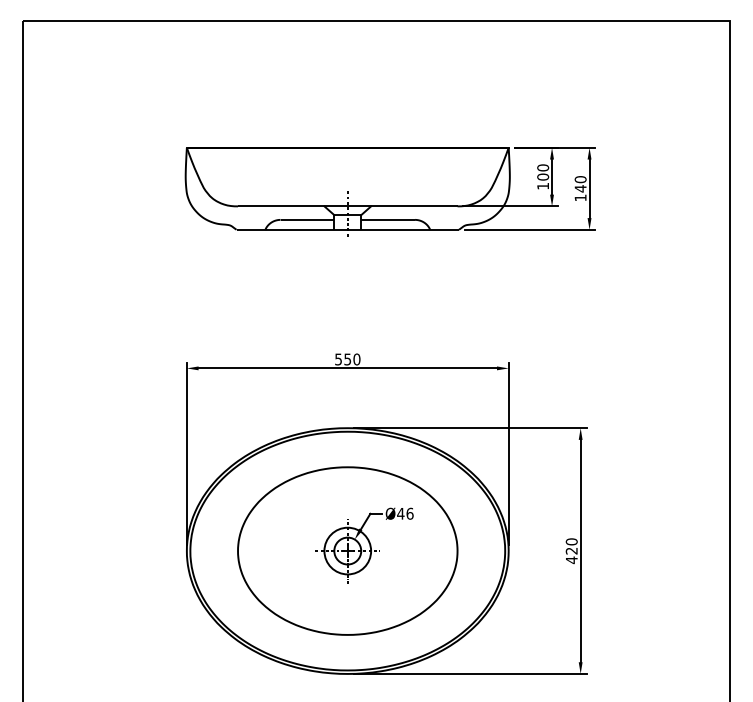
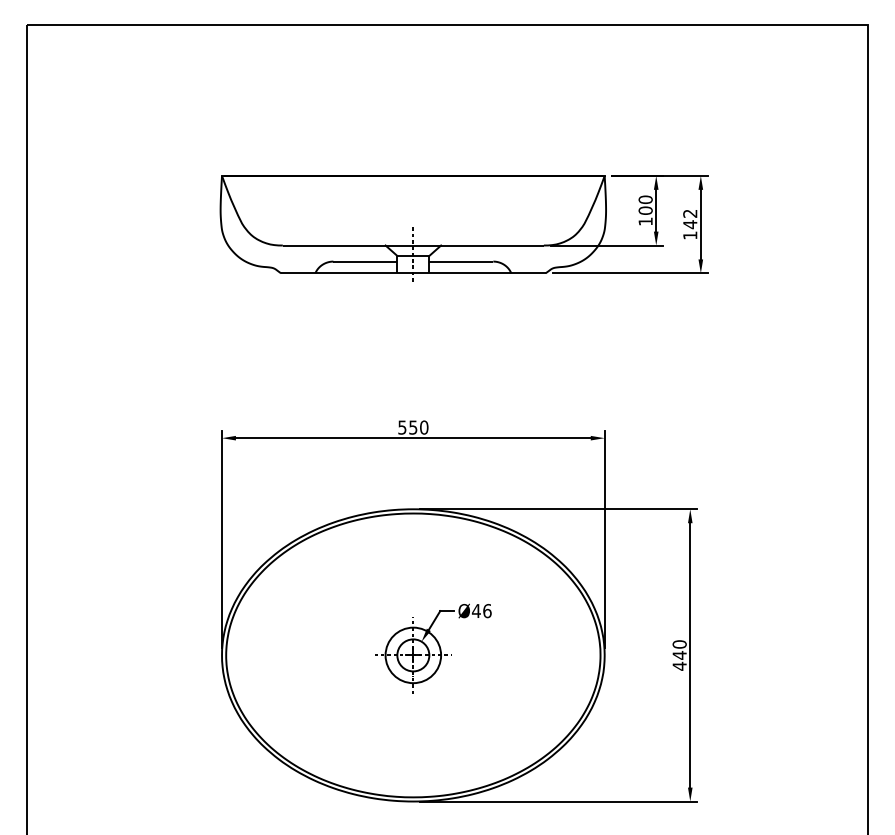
text: (580, 179) -> (690, 213), 140 -> 142
part: (347, 550) -> (413, 654), removed
text: (571, 550) -> (679, 654), 420 -> 440

